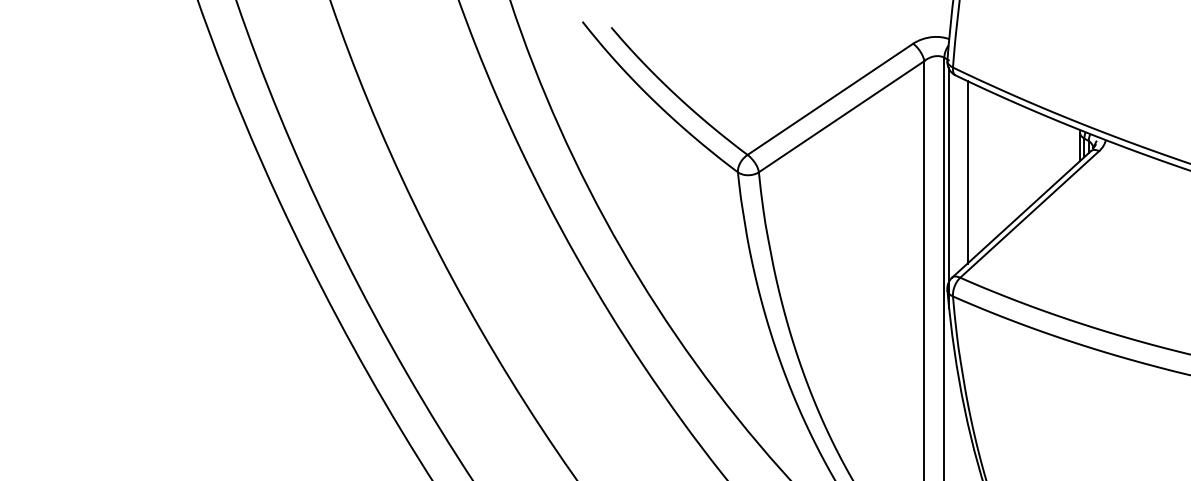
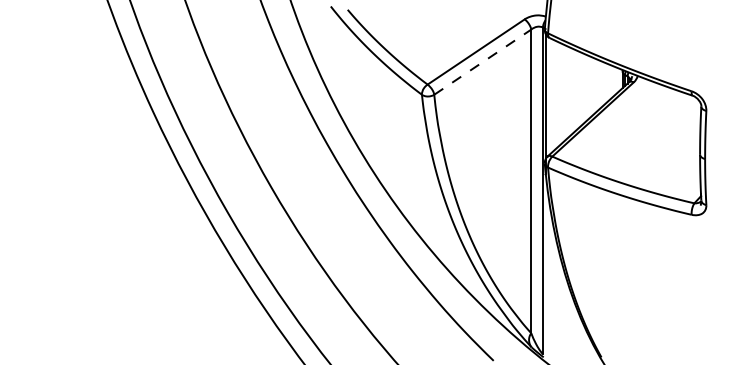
line: (842, 115) -> (483, 61), solid -> dashed
line: (967, 171) -> (556, 94), removed

